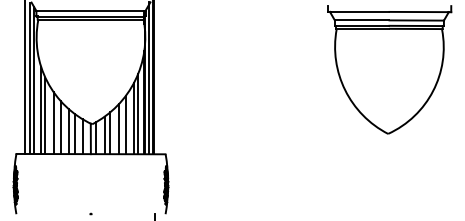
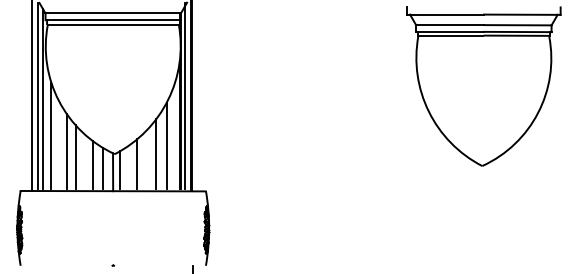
line: (137, 113) -> (171, 140), removed
line: (45, 114) -> (56, 142), removed
line: (118, 128) -> (147, 159), removed
line: (68, 131) -> (85, 162), removed
line: (104, 134) -> (130, 166), removed

